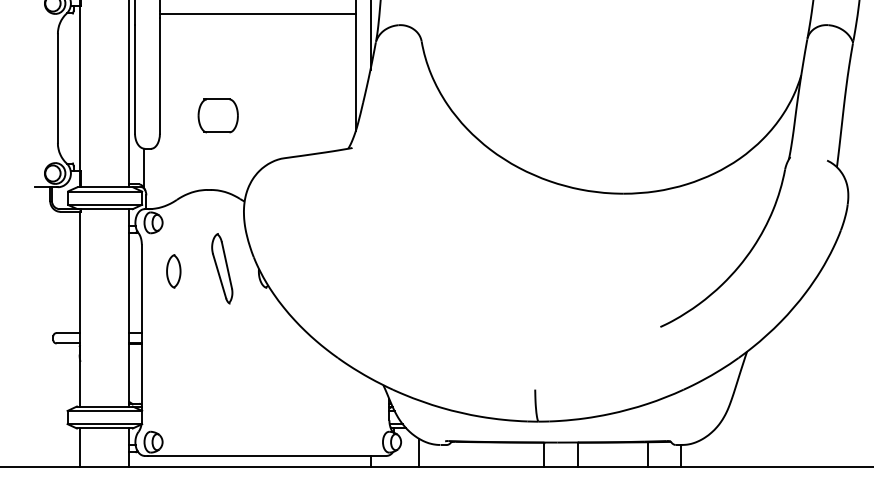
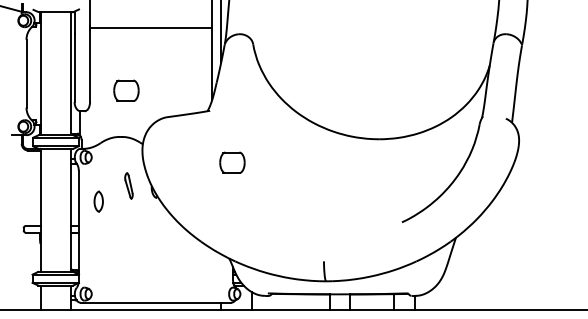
part: (388, 230) -> (232, 162), added
part: (221, 267) -> (128, 185), size x0.6
part: (173, 271) -> (98, 201), moved

